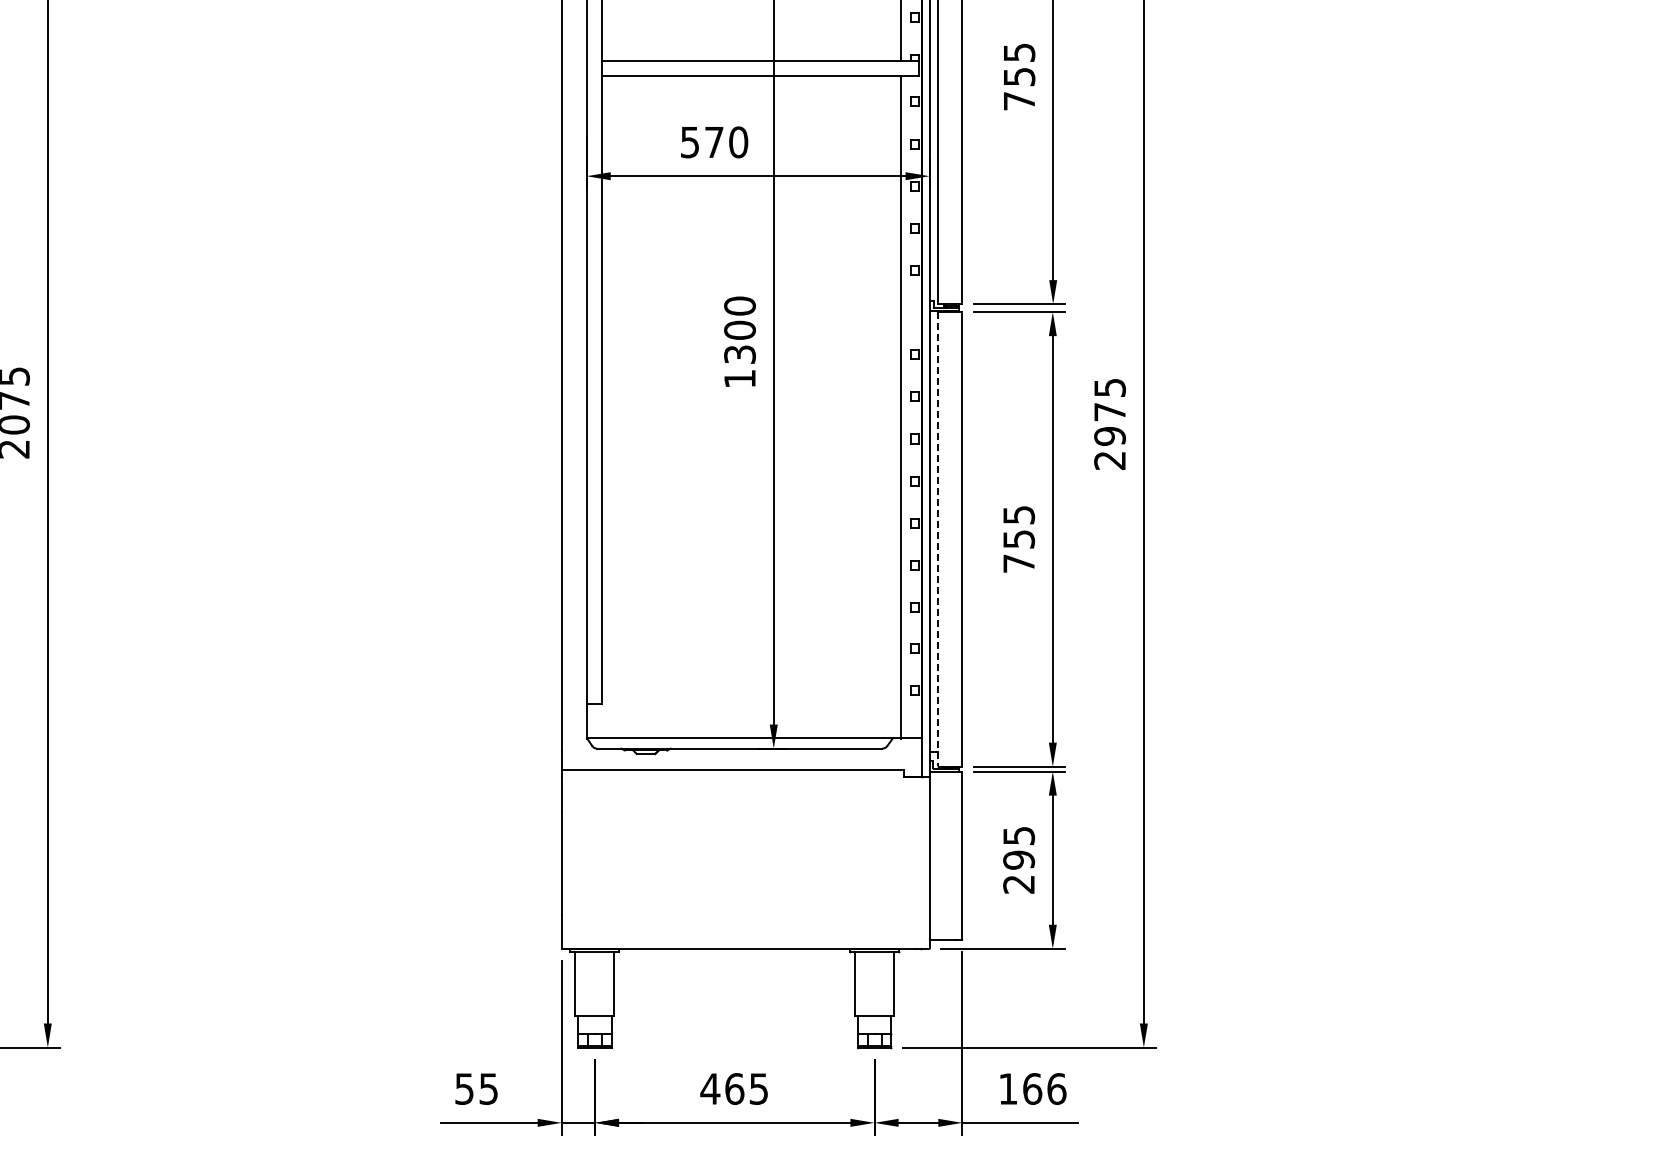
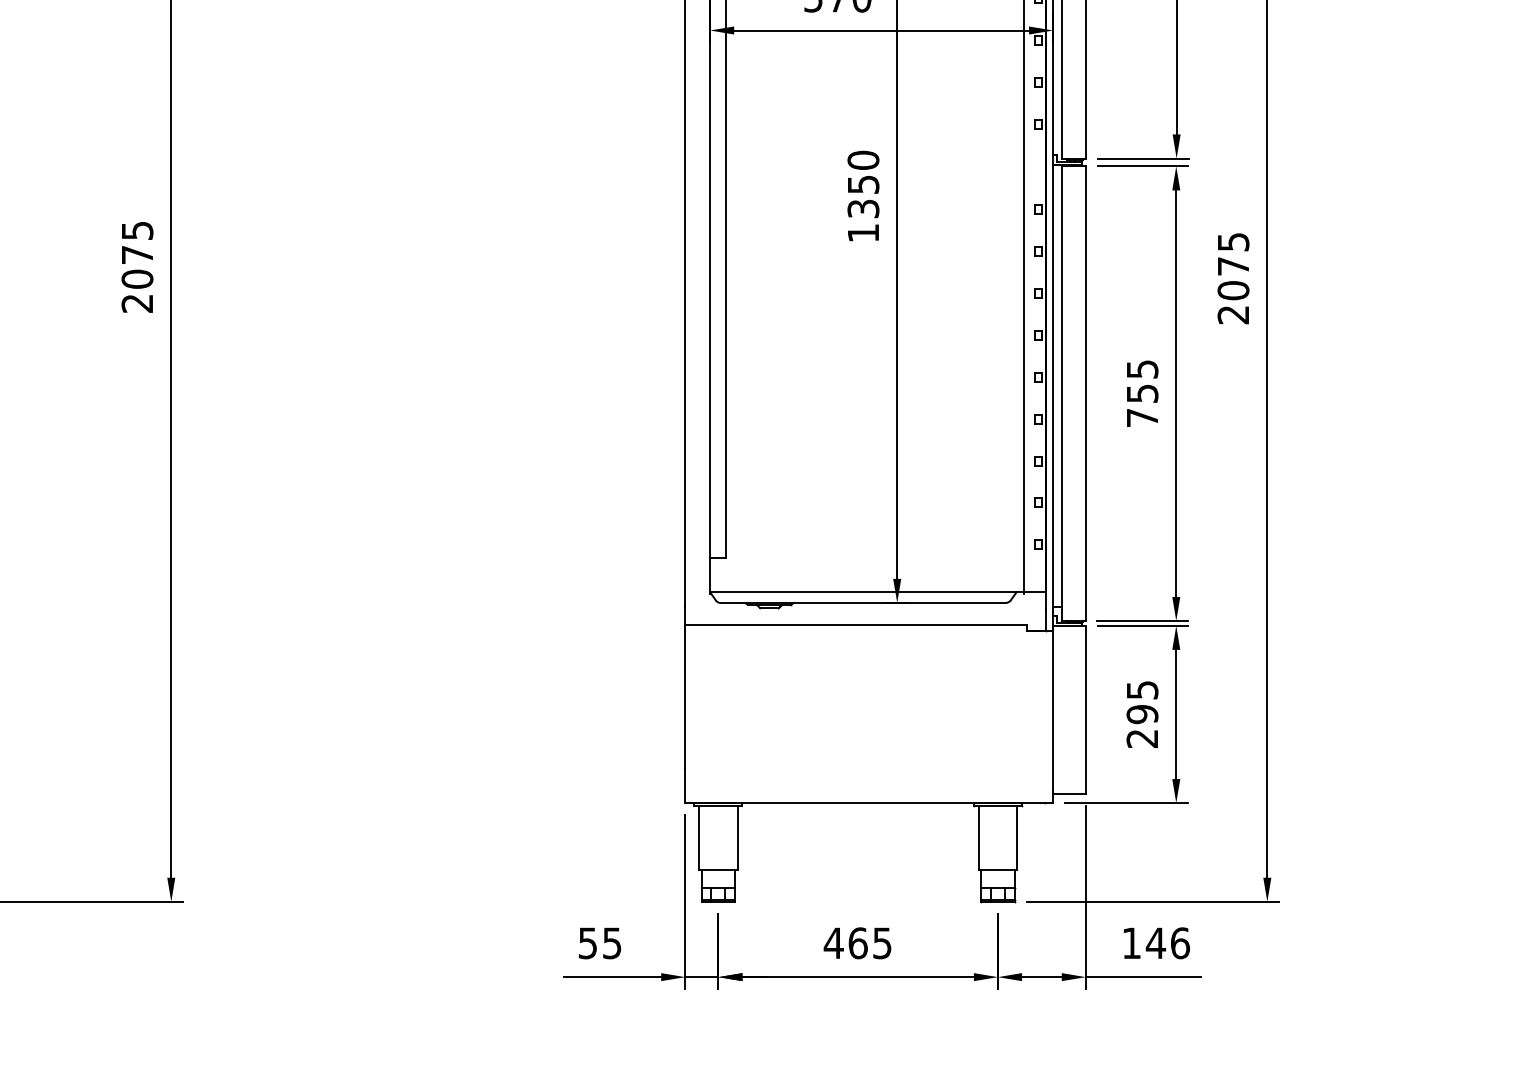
text: (739, 329) -> (862, 183), 1300 -> 1350
text: (1110, 436) -> (1233, 290), 2975 -> 2075
line: (938, 539) -> (1061, 393), dashed -> solid
text: (1032, 1088) -> (1155, 942), 166 -> 146

